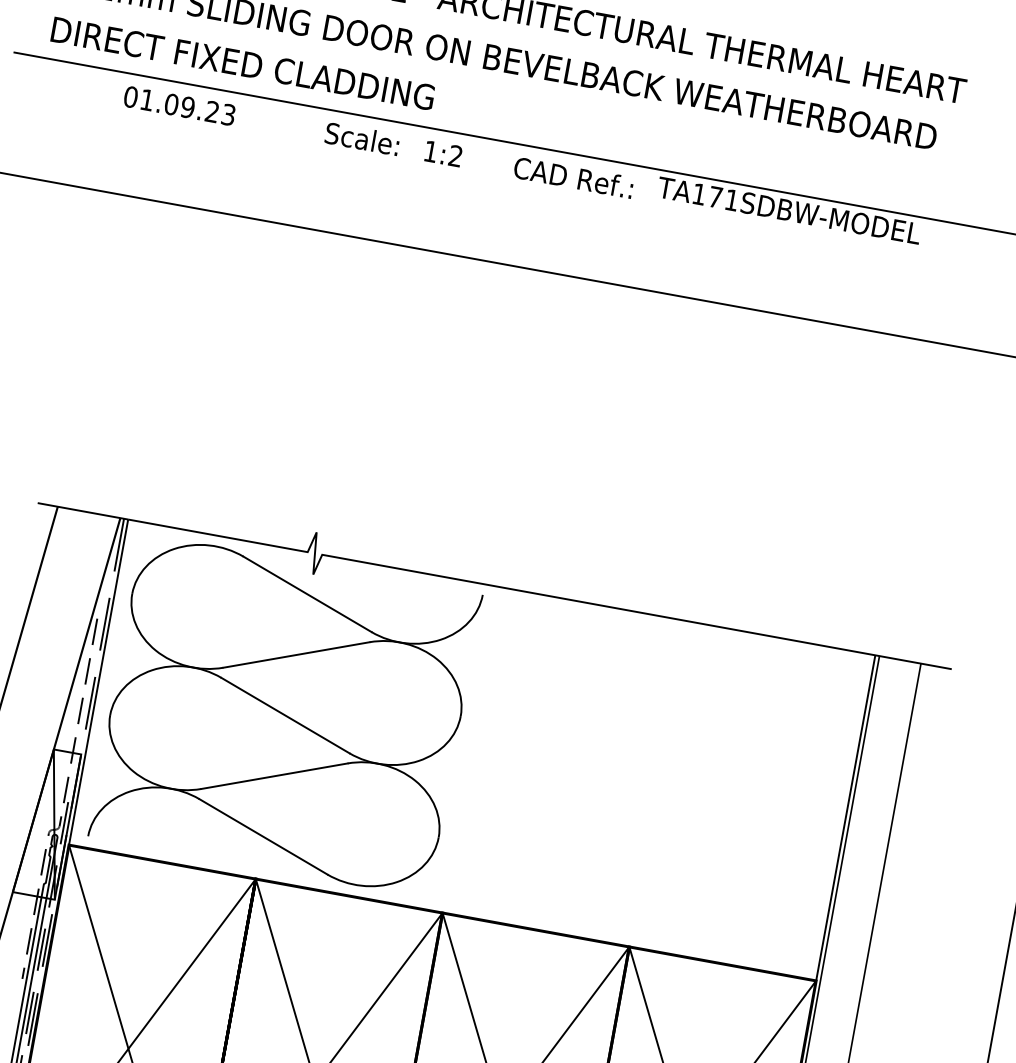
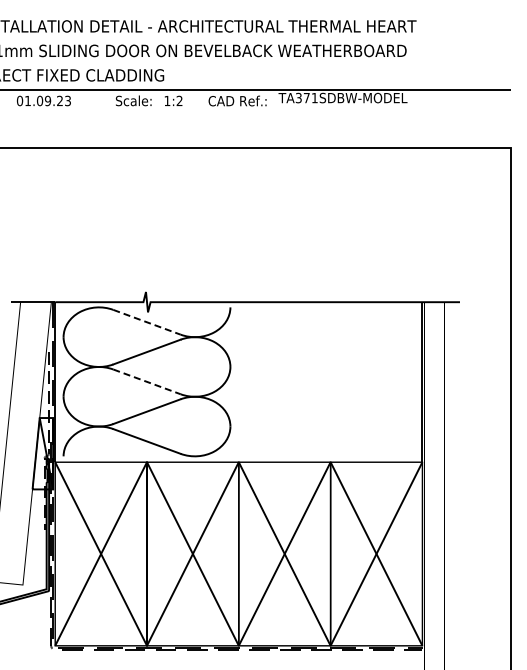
text: (698, 193) -> (298, 97), TA171SDBW-MODEL -> TA371SDBW-MODEL
line: (308, 594) -> (147, 322), solid -> dashed
line: (286, 715) -> (147, 381), solid -> dashed

